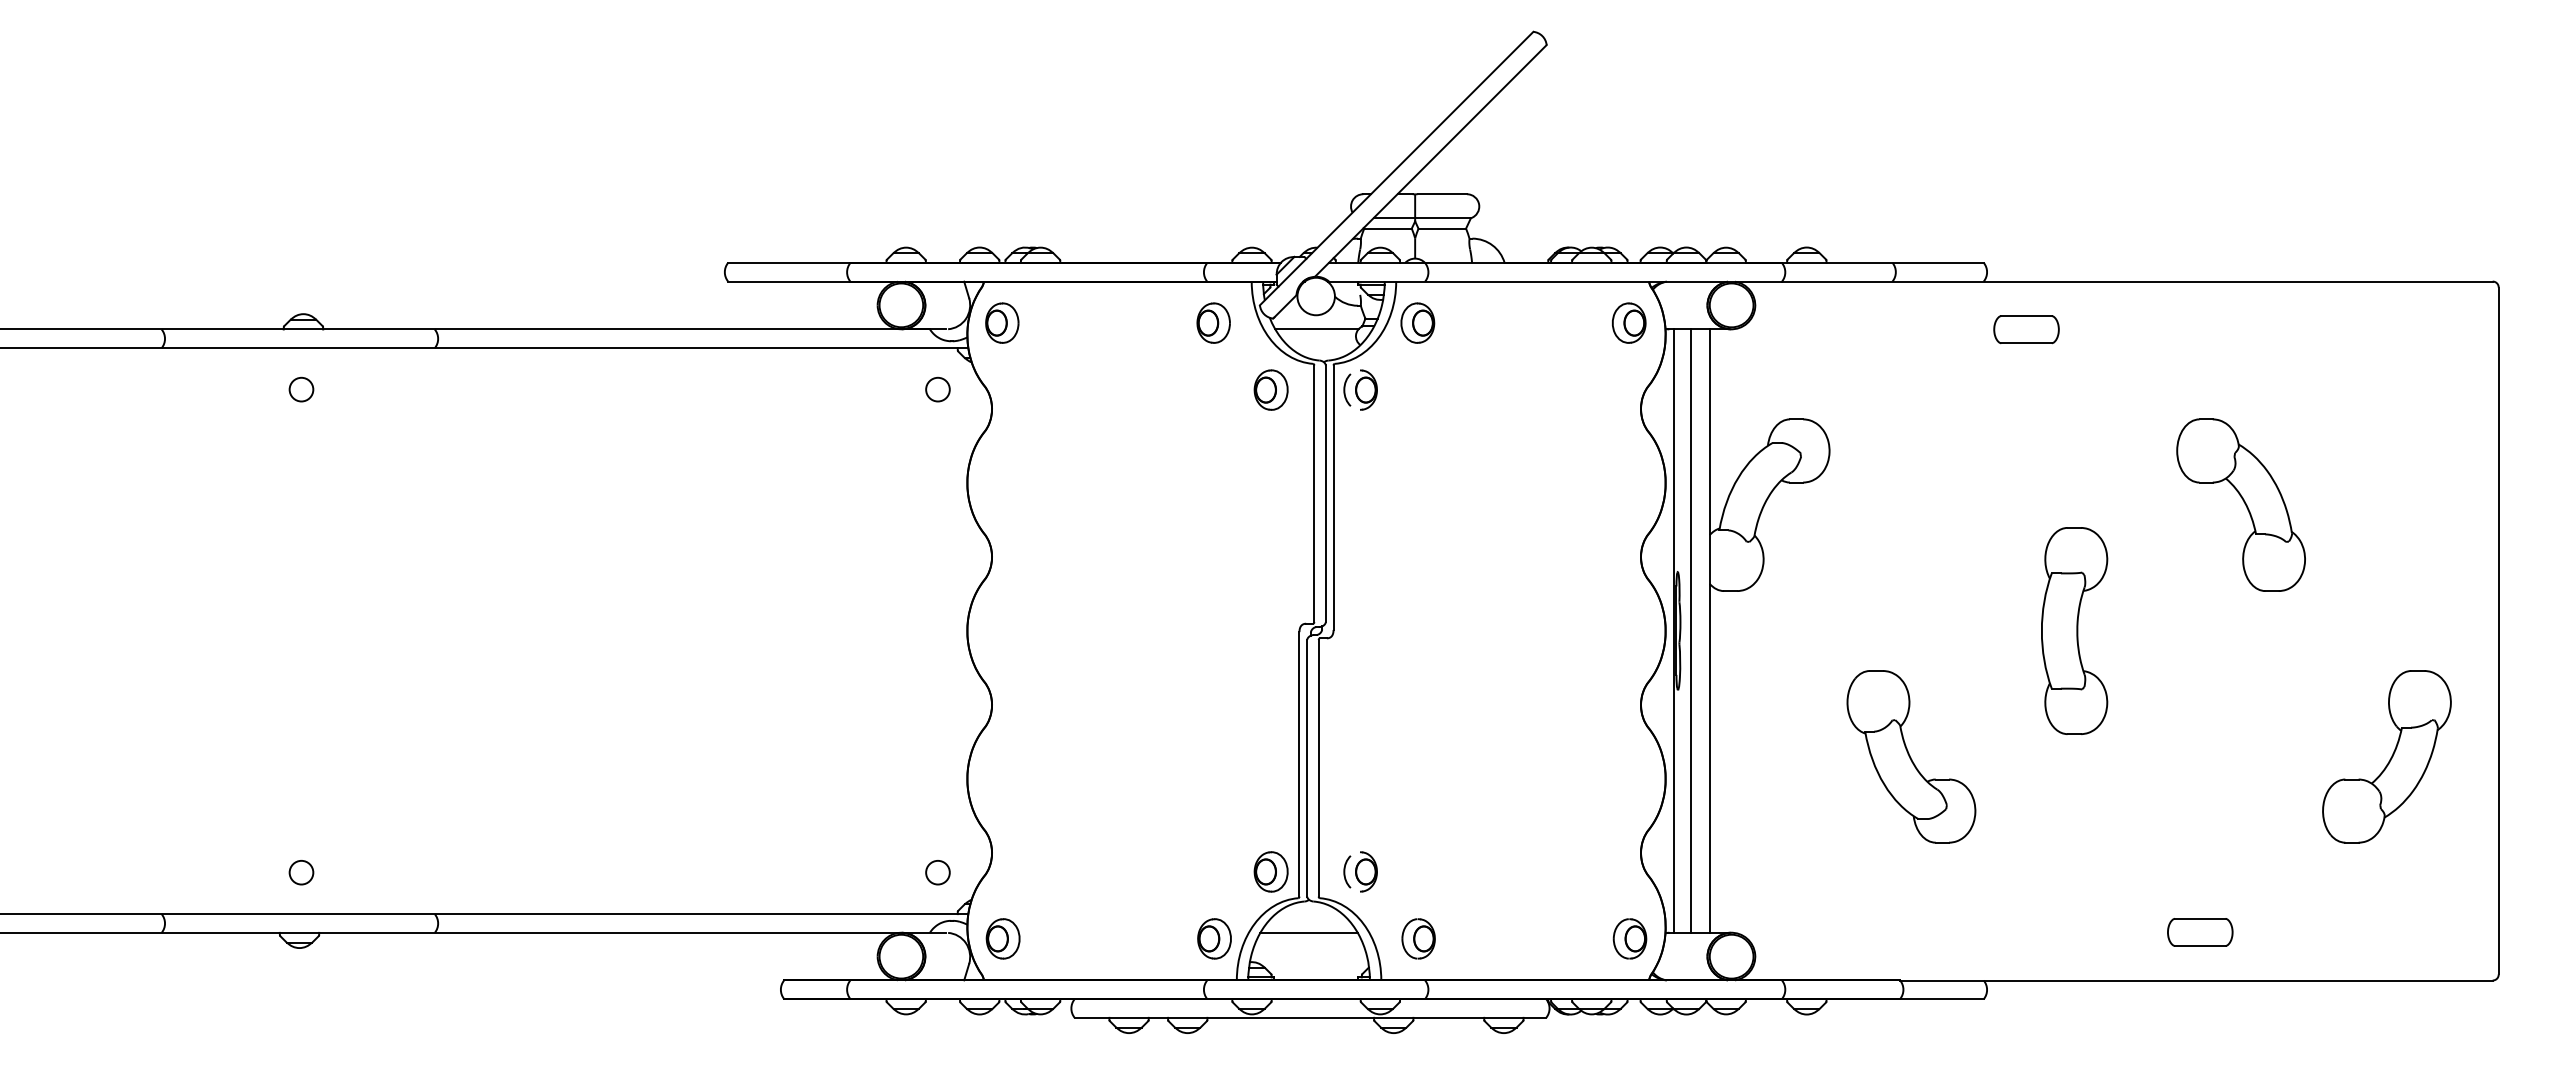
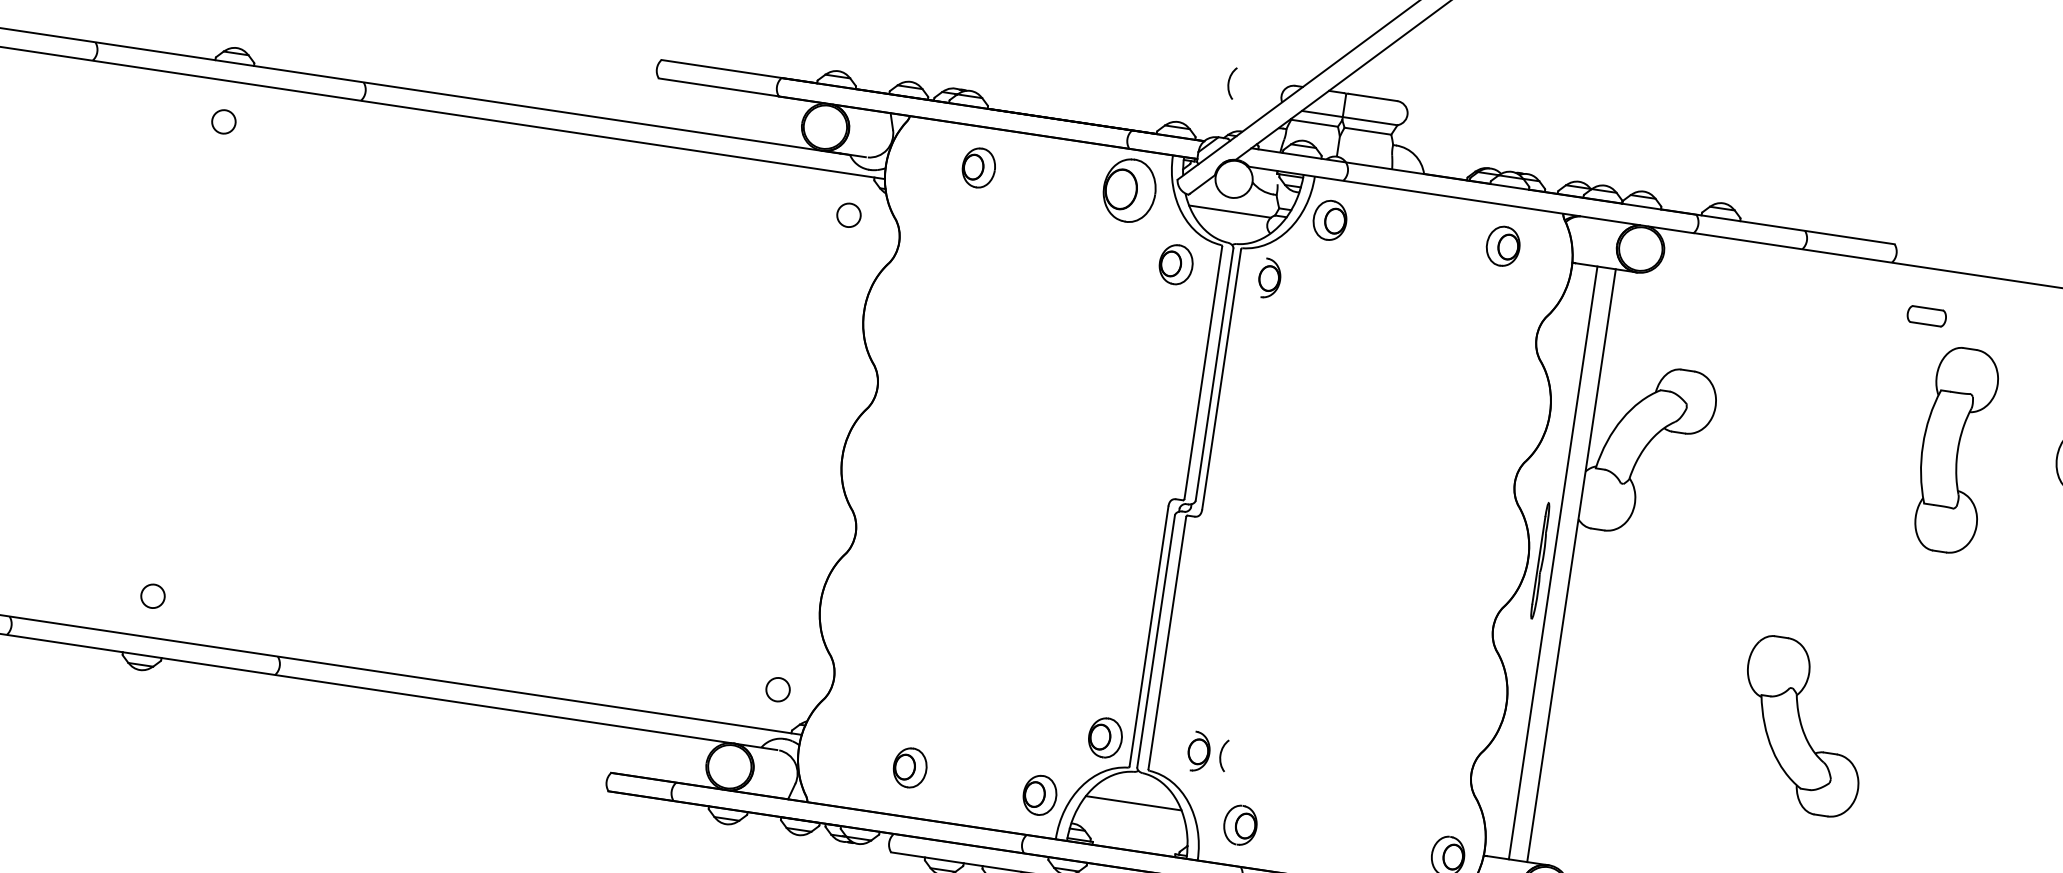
part: (1002, 322) -> (979, 167), moved
part: (1213, 322) -> (1129, 189), size x1.6
part: (1629, 322) -> (1503, 245), moved
part: (2026, 329) -> (1926, 316), size x0.6
curve: (1345, 389) -> (1229, 82), moved
line: (1673, 630) -> (1536, 559), removed
part: (2074, 630) -> (1955, 449), moved
part: (1911, 756) -> (1803, 726), moved
curve: (1345, 871) -> (1221, 754), moved
part: (1002, 938) -> (909, 767), moved

